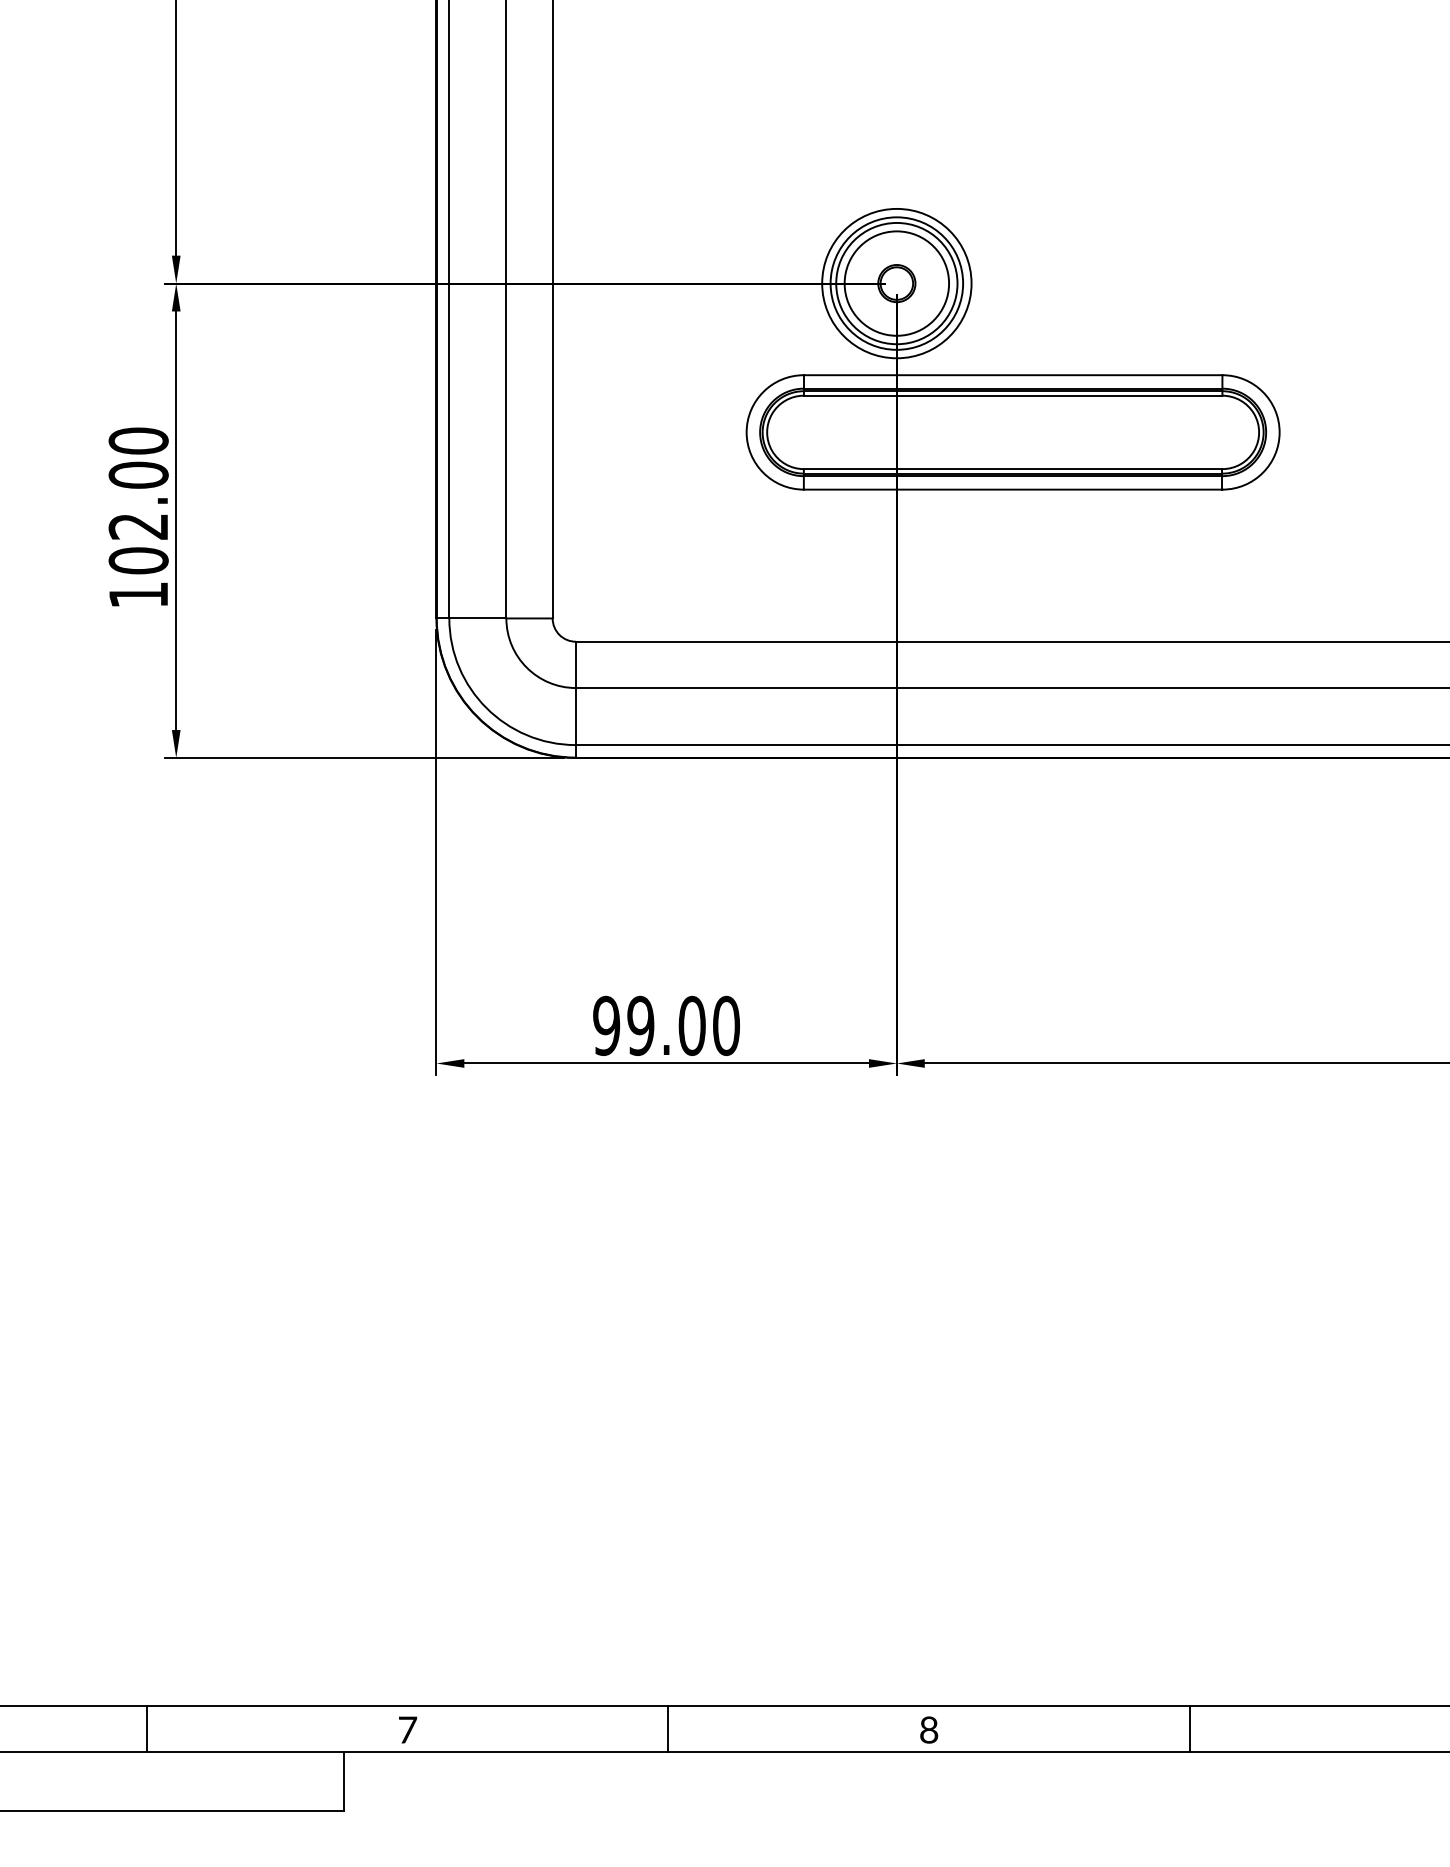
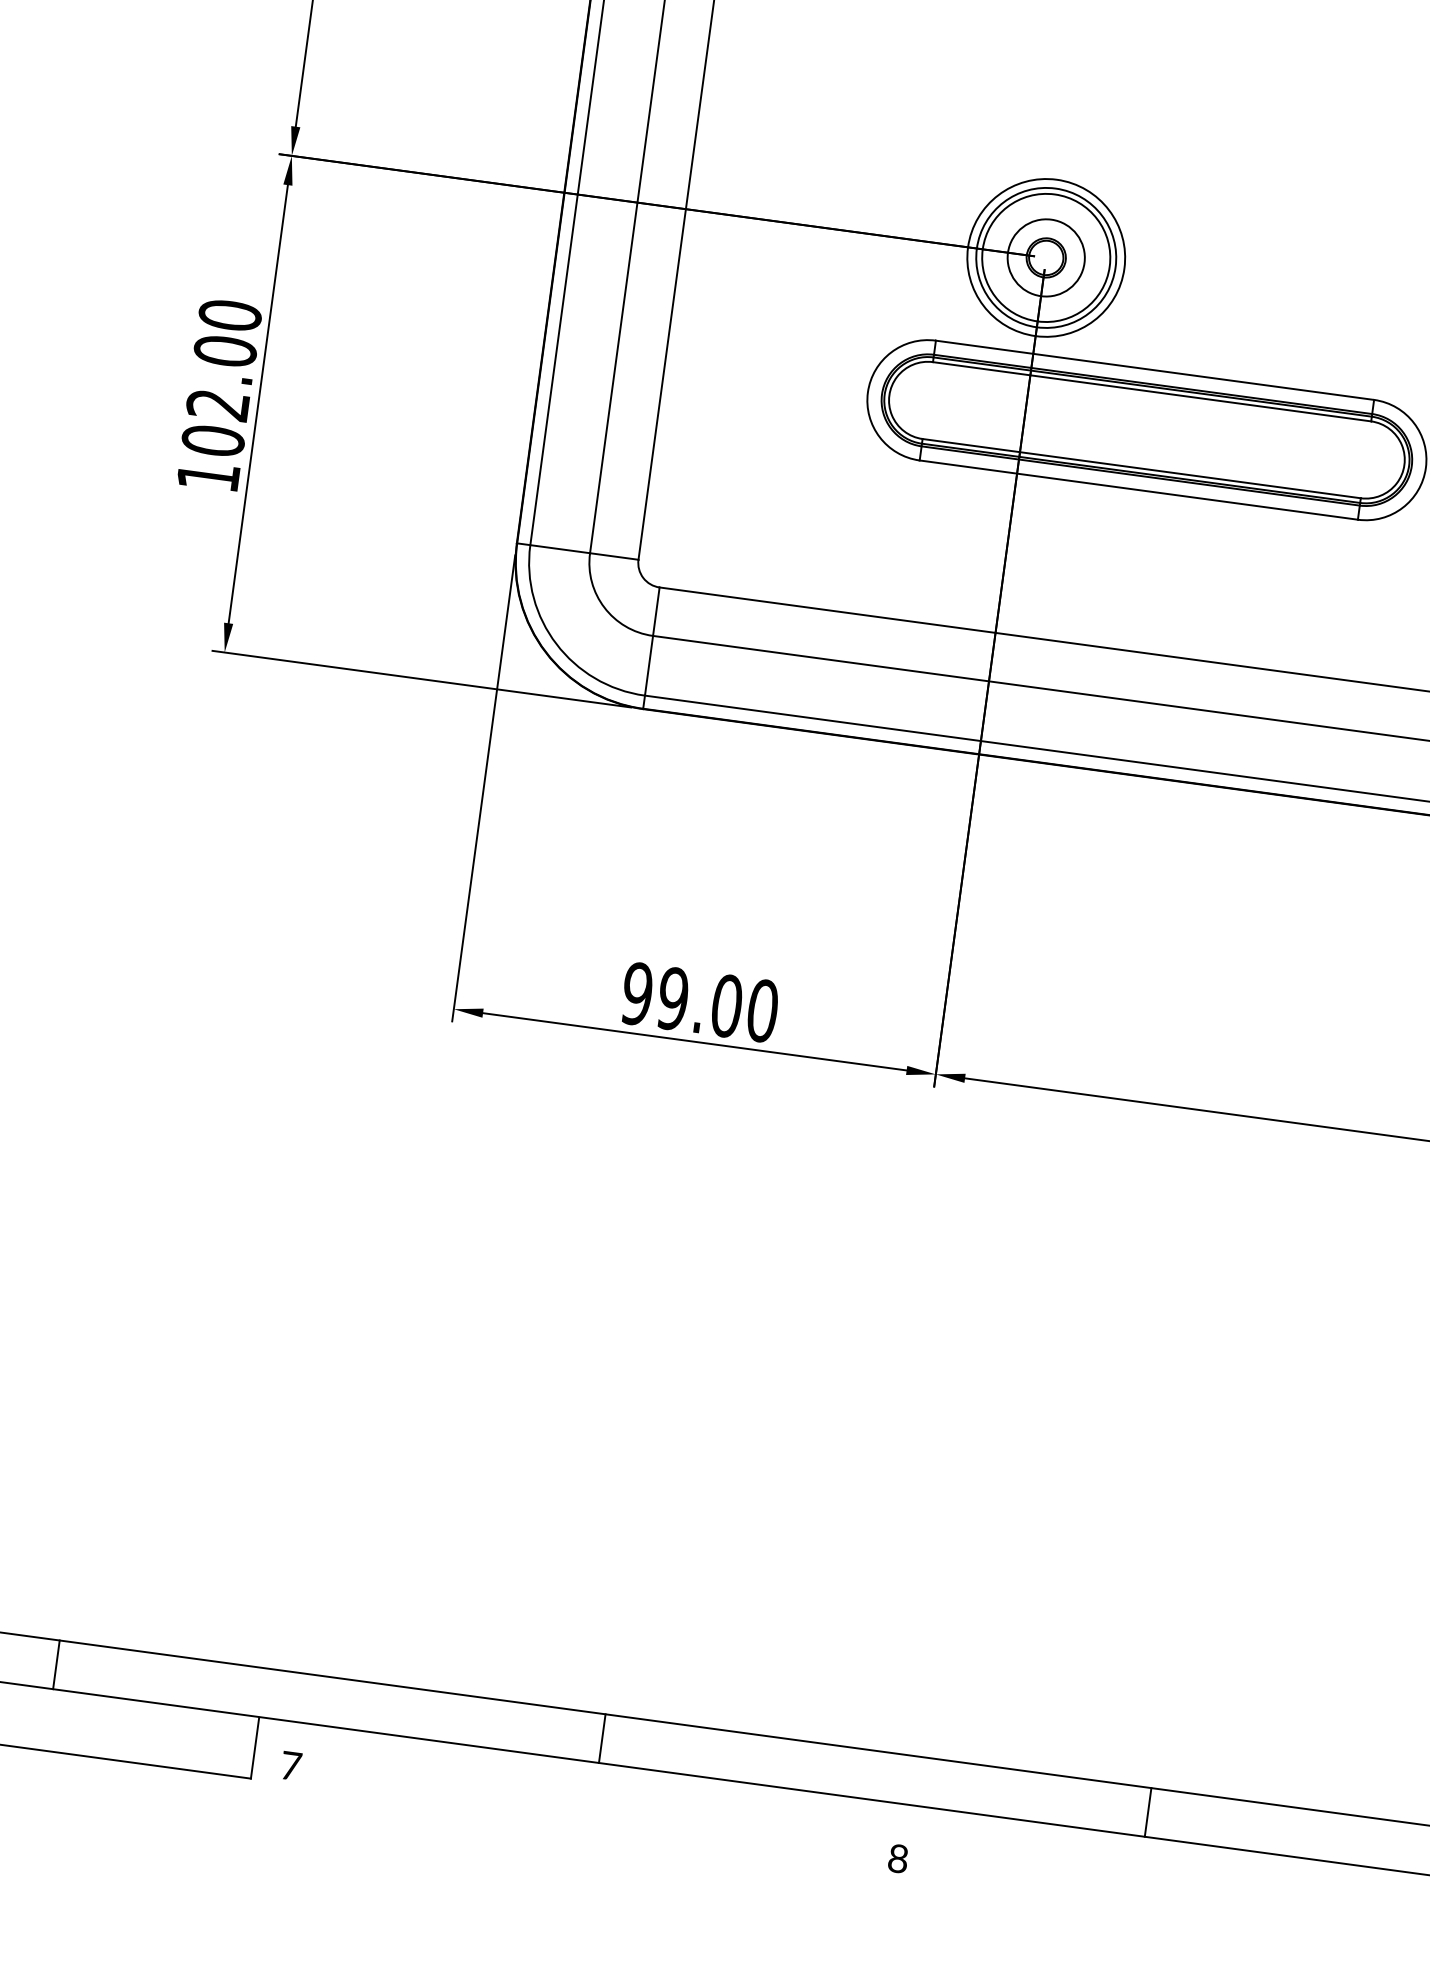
circle: (896, 283) -> (1045, 257), size x0.7
text: (408, 1729) -> (291, 1765), moved
text: (929, 1729) -> (898, 1858), moved

